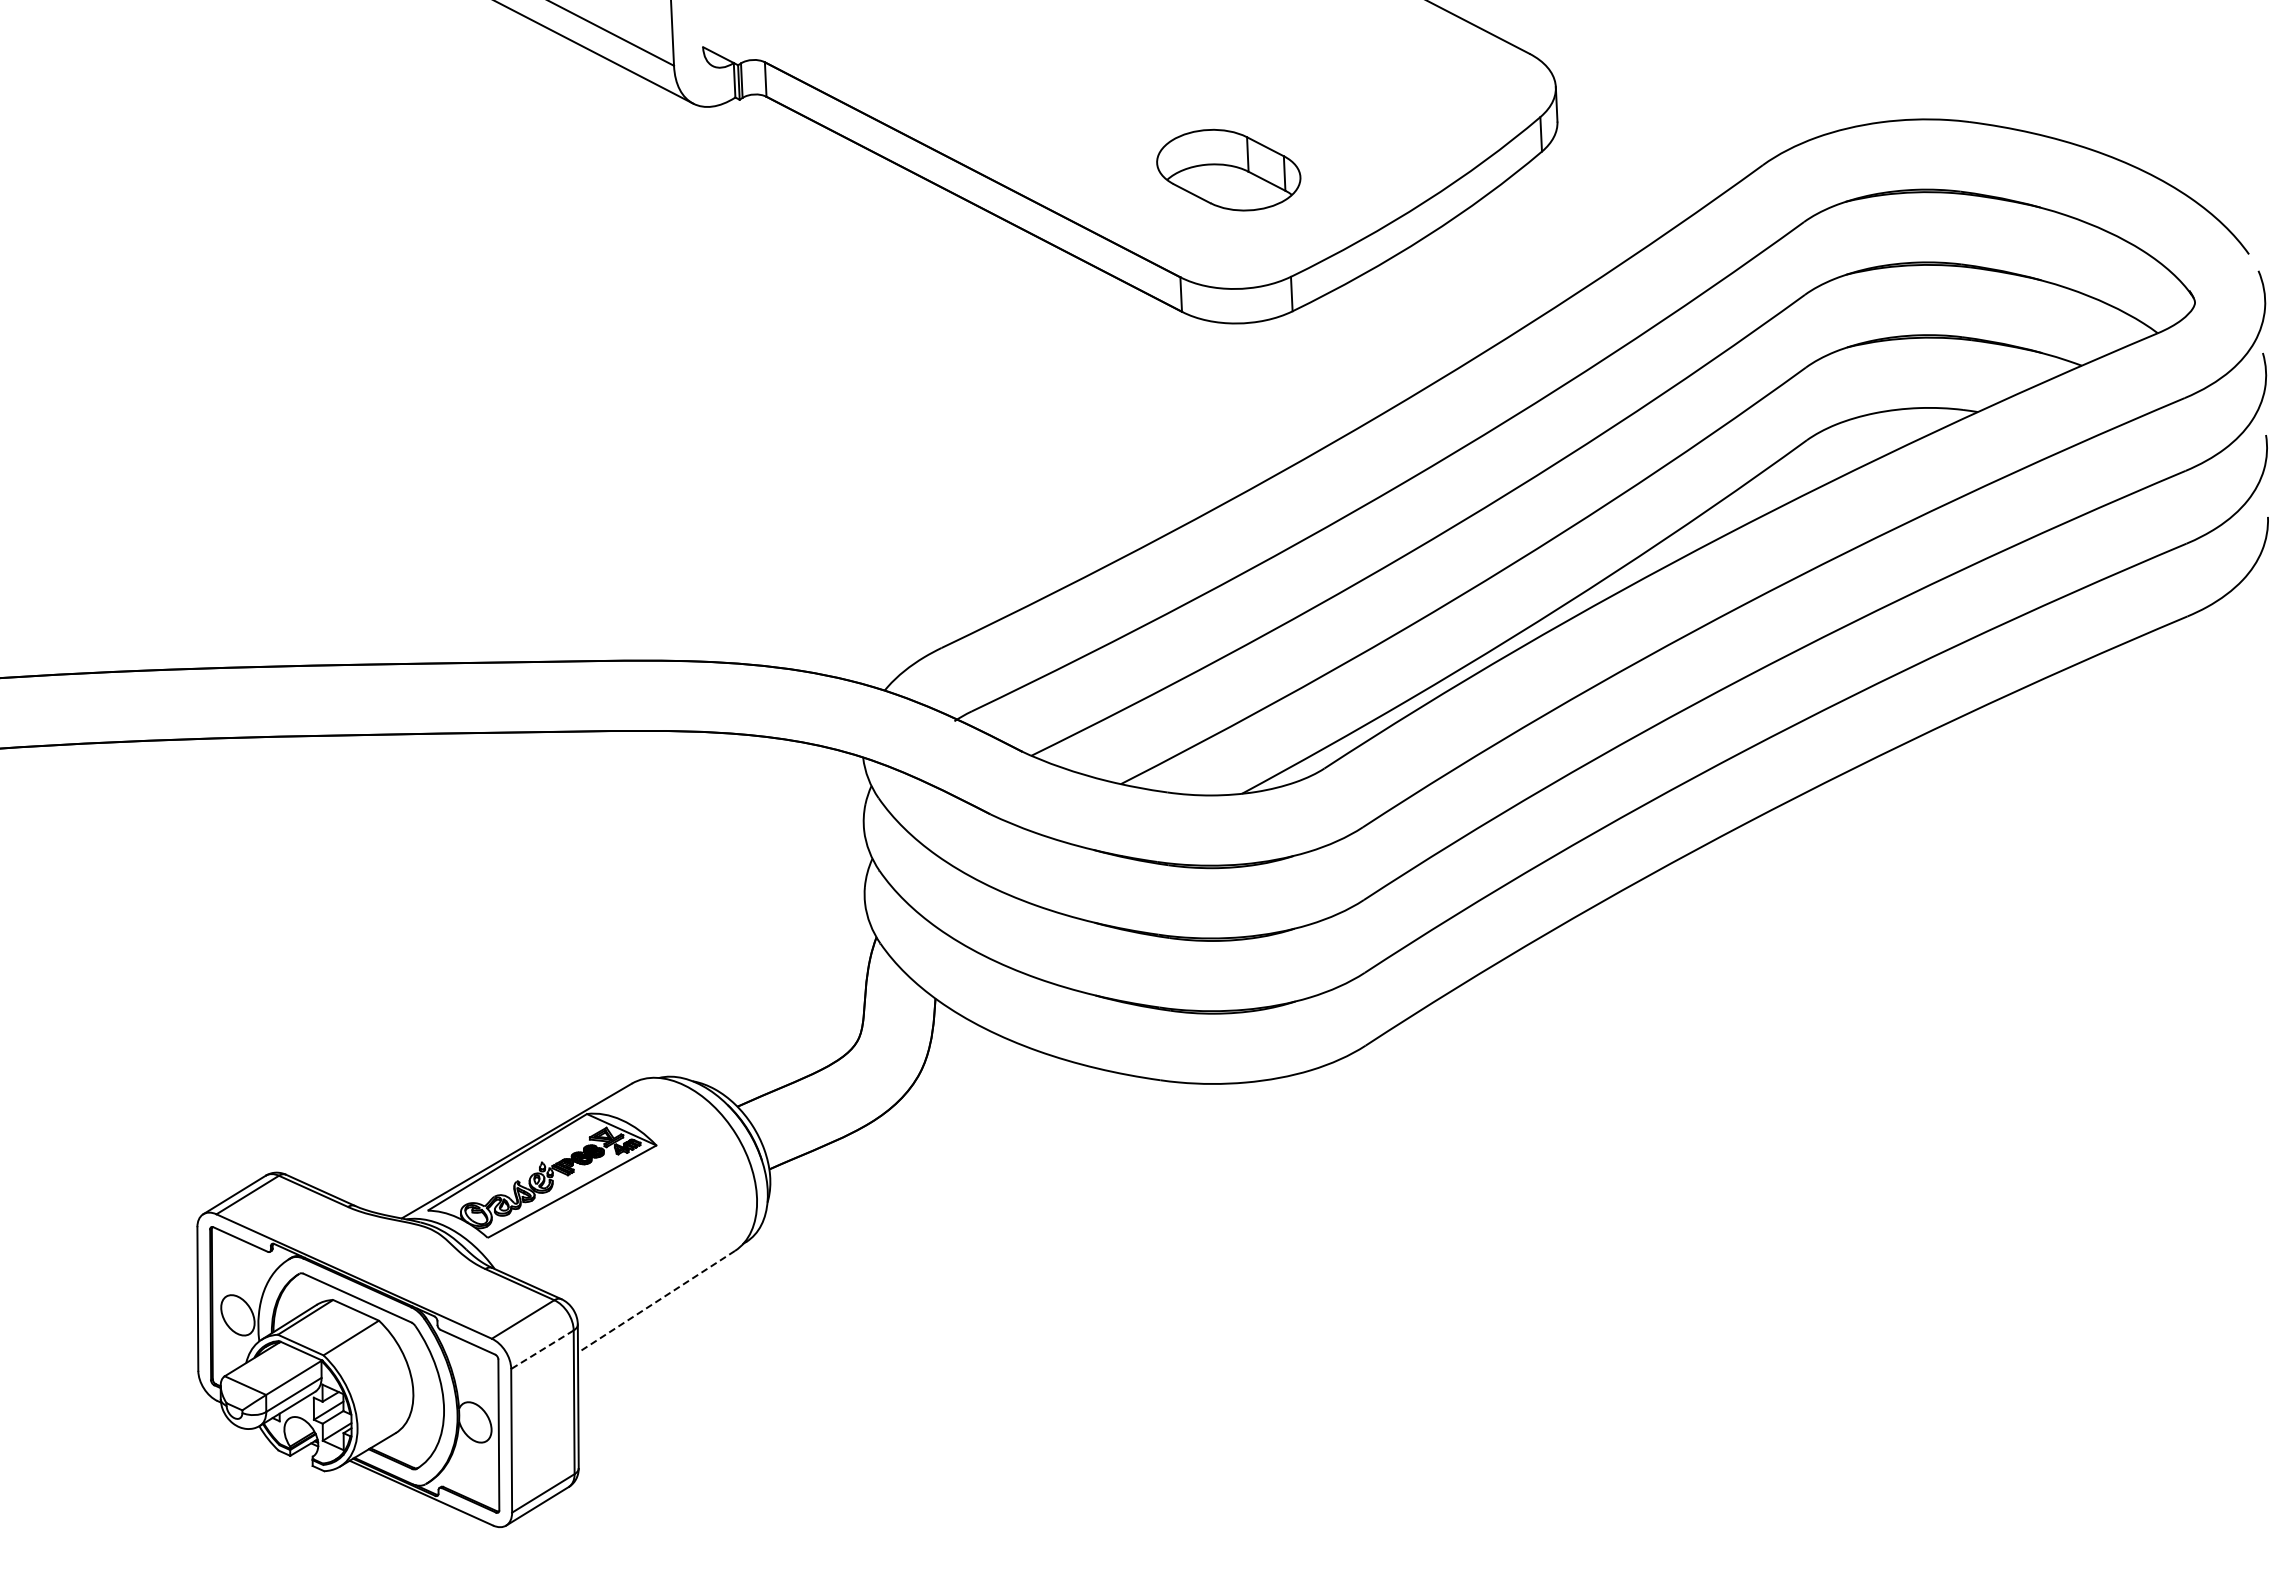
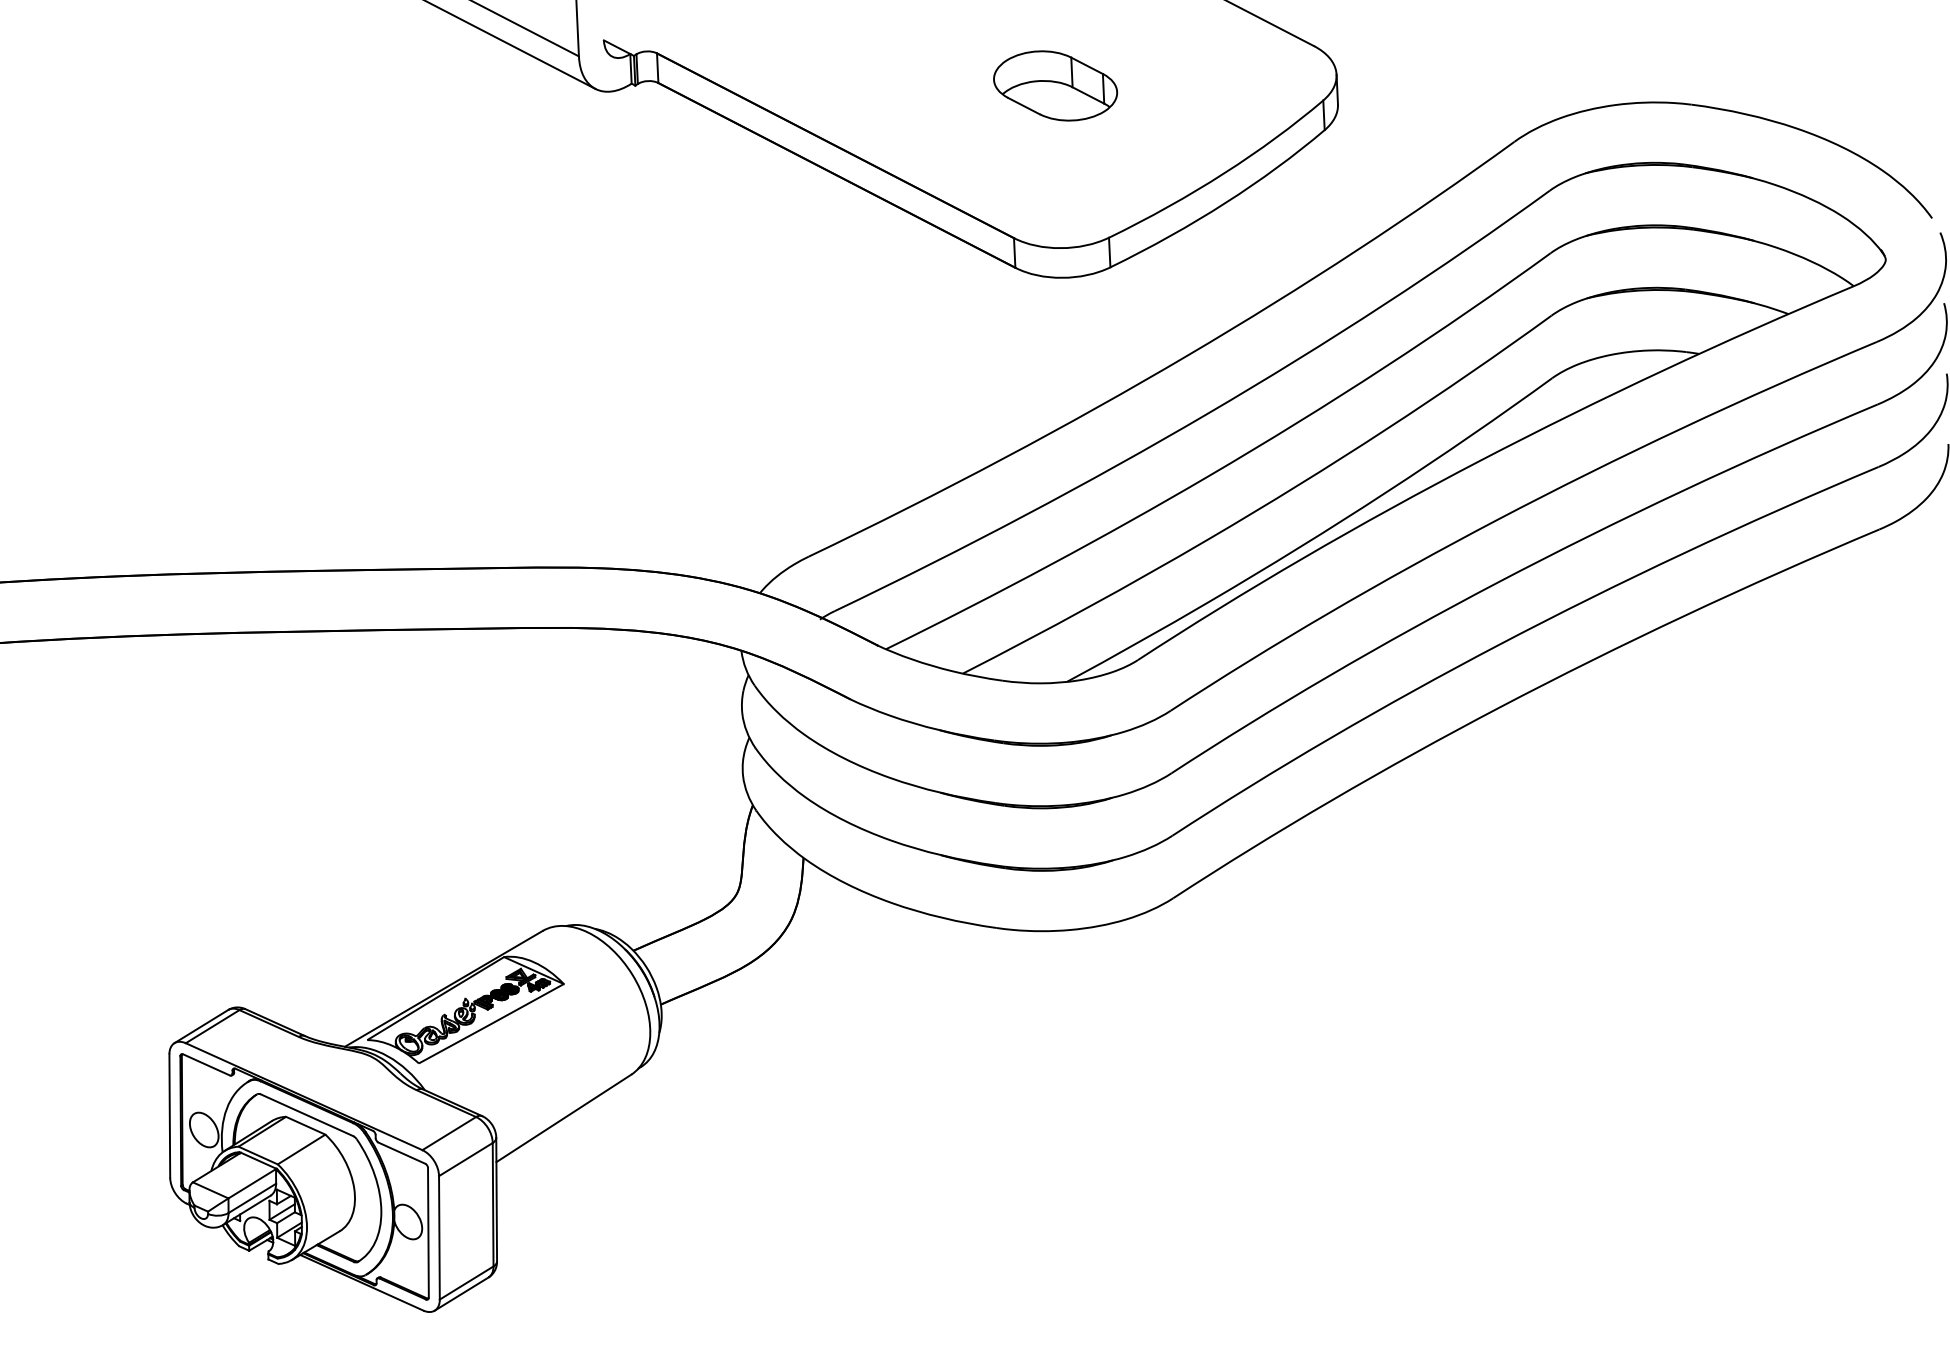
part: (1228, 169) -> (1055, 85), moved
line: (656, 1301) -> (563, 1118), dashed -> solid
line: (542, 1349) -> (465, 1159), dashed -> solid

